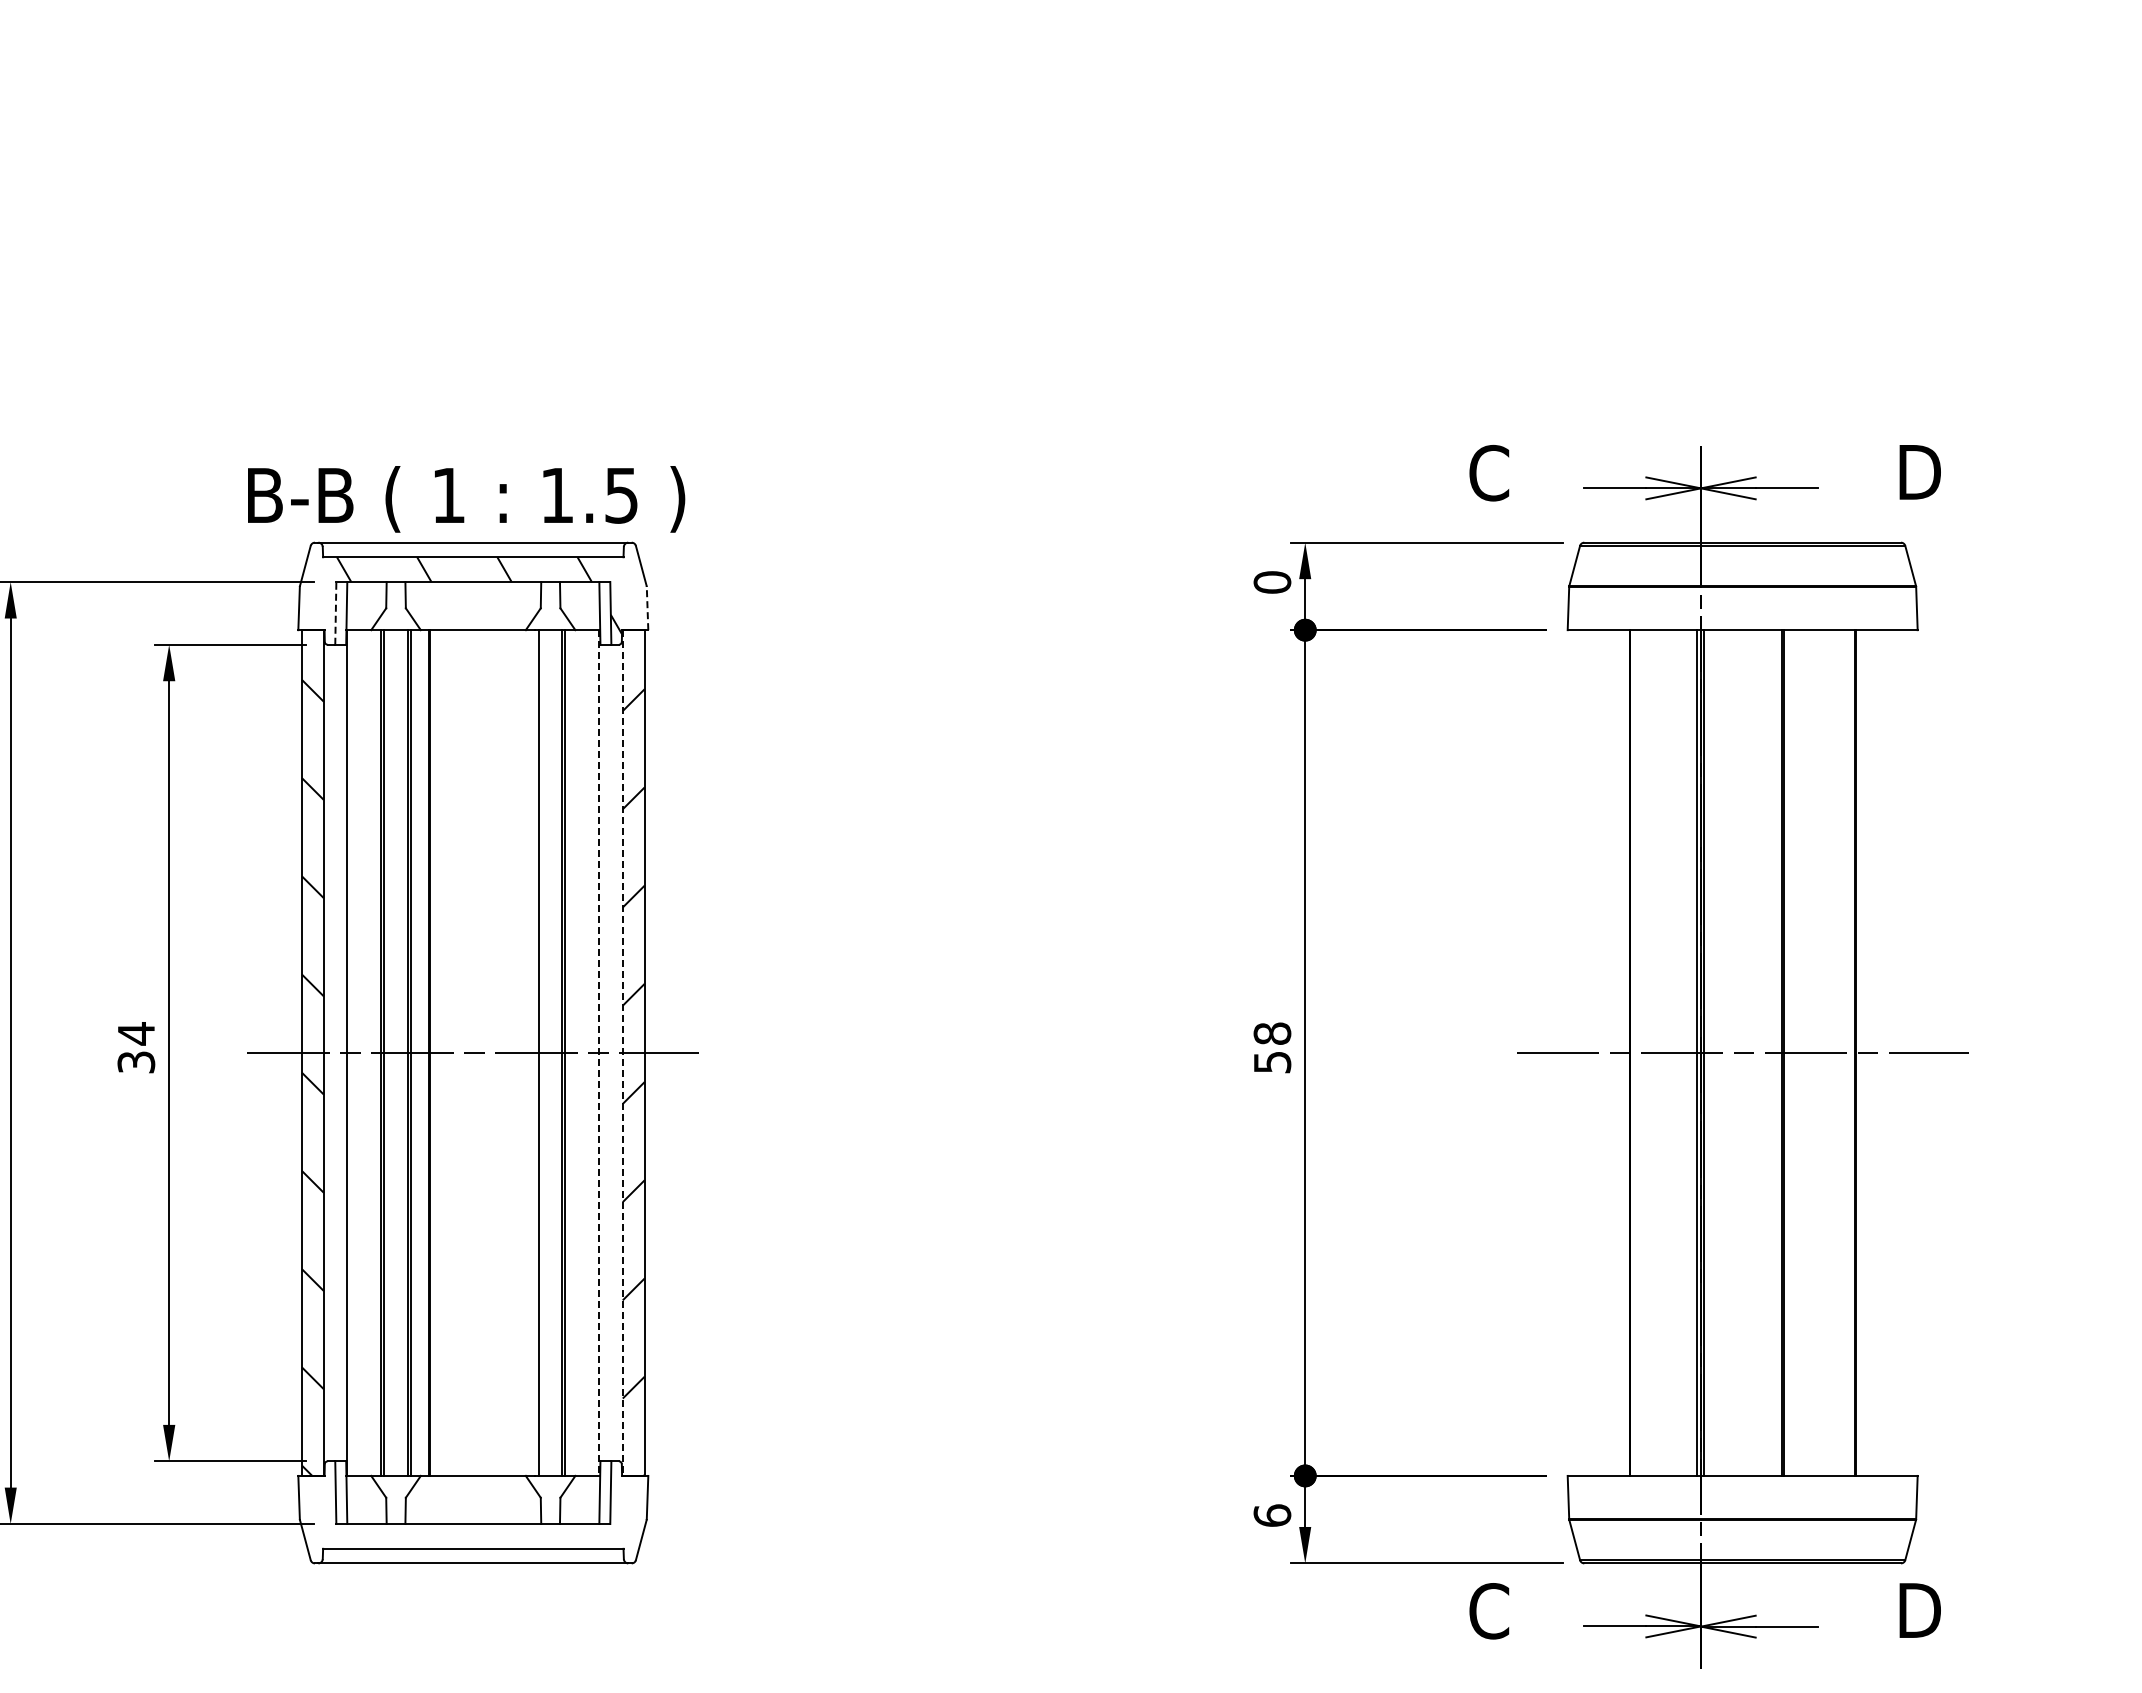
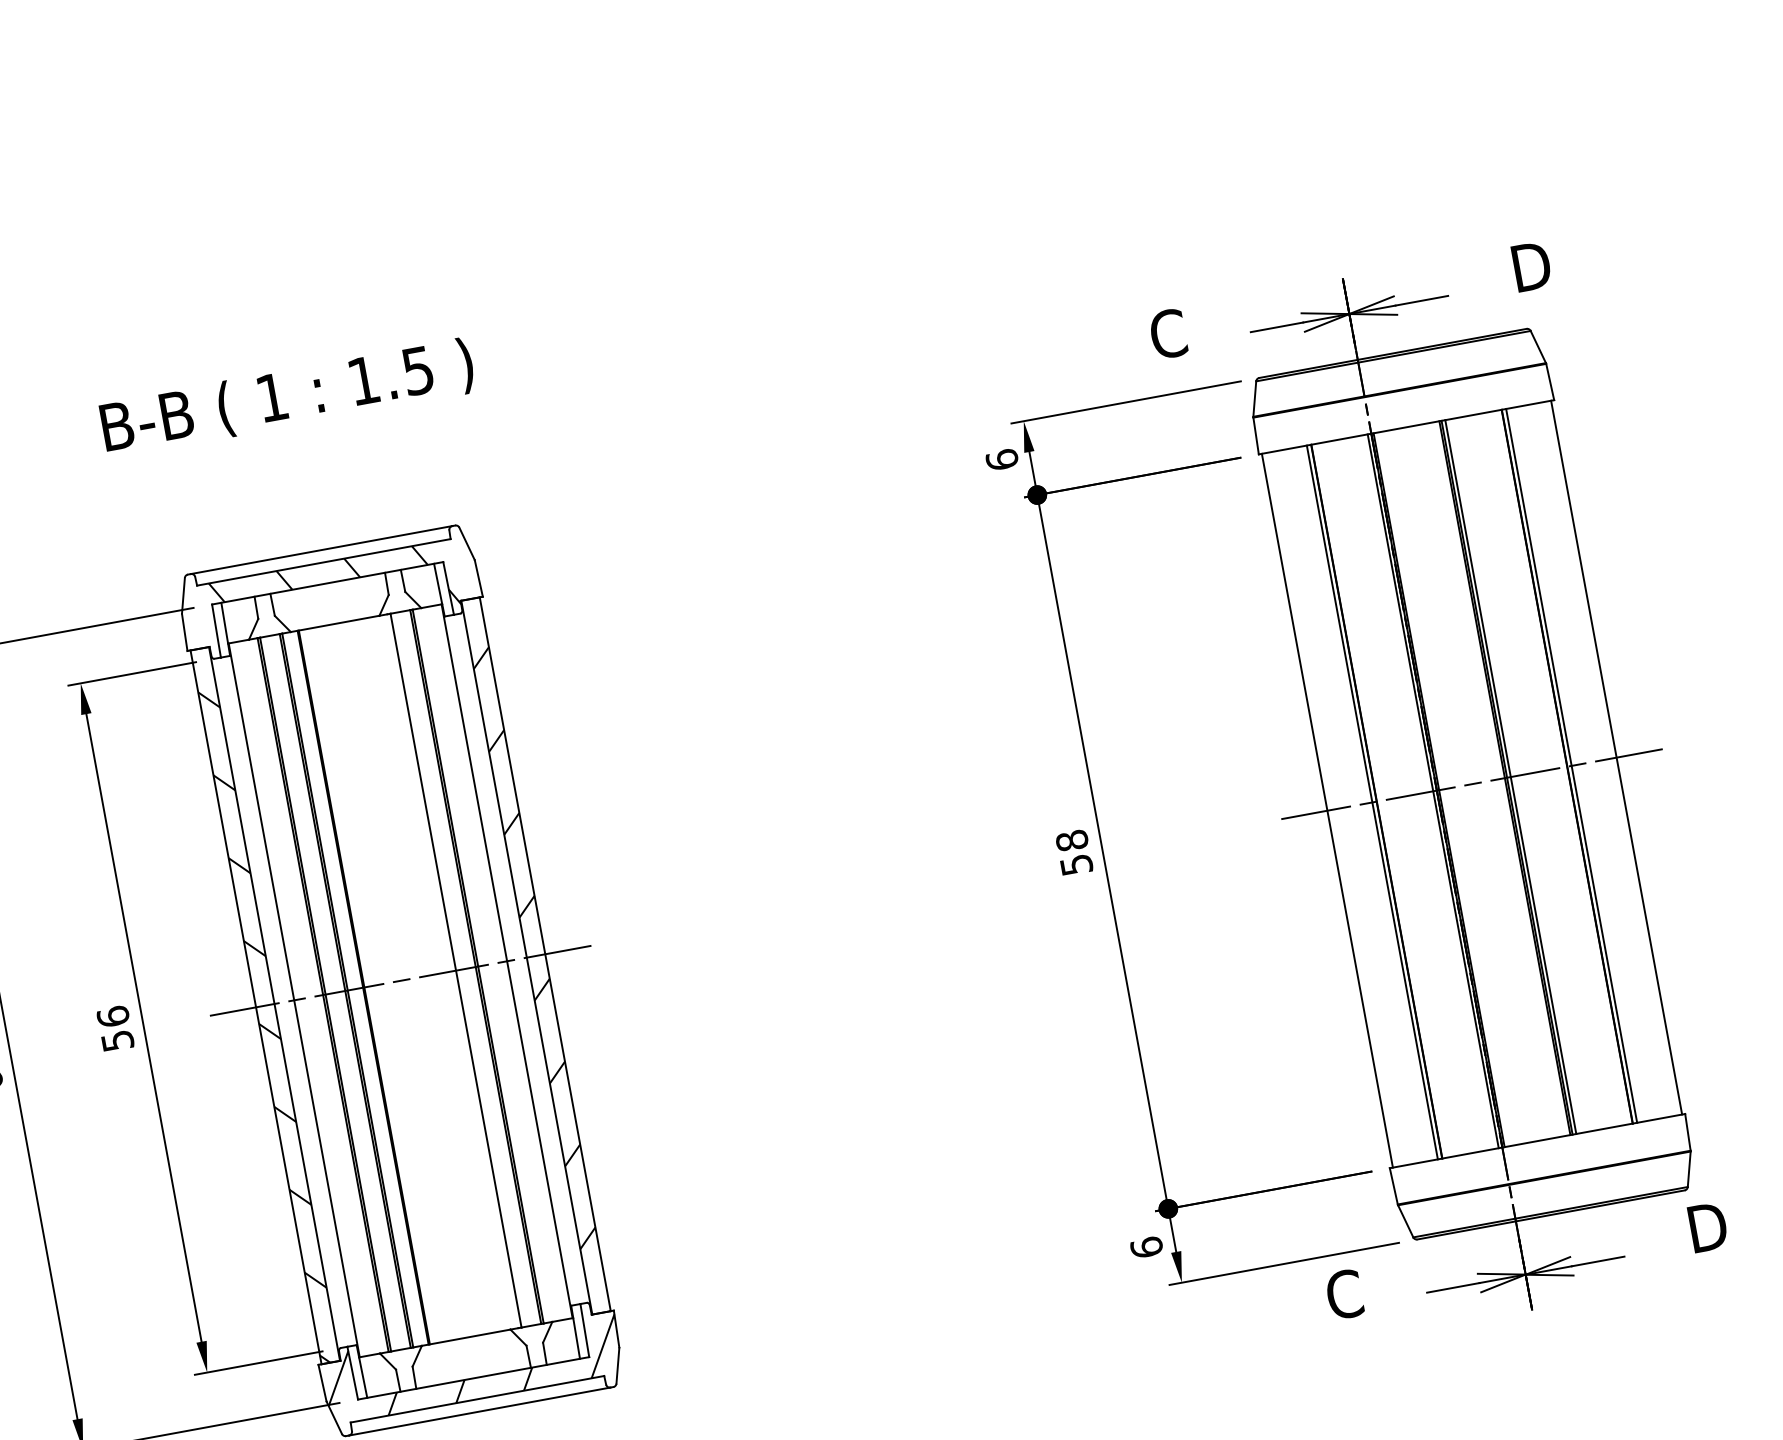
text: (466, 499) -> (287, 398), moved
text: (1272, 582) -> (1002, 459), 0 -> 6
line: (647, 608) -> (478, 578), dashed -> solid
line: (335, 612) -> (216, 630), dashed -> solid
text: (136, 1047) -> (115, 1028), 34 -> 56
line: (1571, 1052) -> (1327, 810), added
line: (1624, 1052) -> (1372, 802), added
line: (1788, 1052) -> (1510, 776), added
line: (1860, 1052) -> (1571, 765), added
line: (1914, 1052) -> (1616, 757), added
line: (599, 1053) -> (507, 961), dashed -> solid
line: (622, 1053) -> (526, 958), dashed -> solid
hatch: (474, 1507) -> (472, 1364), added

